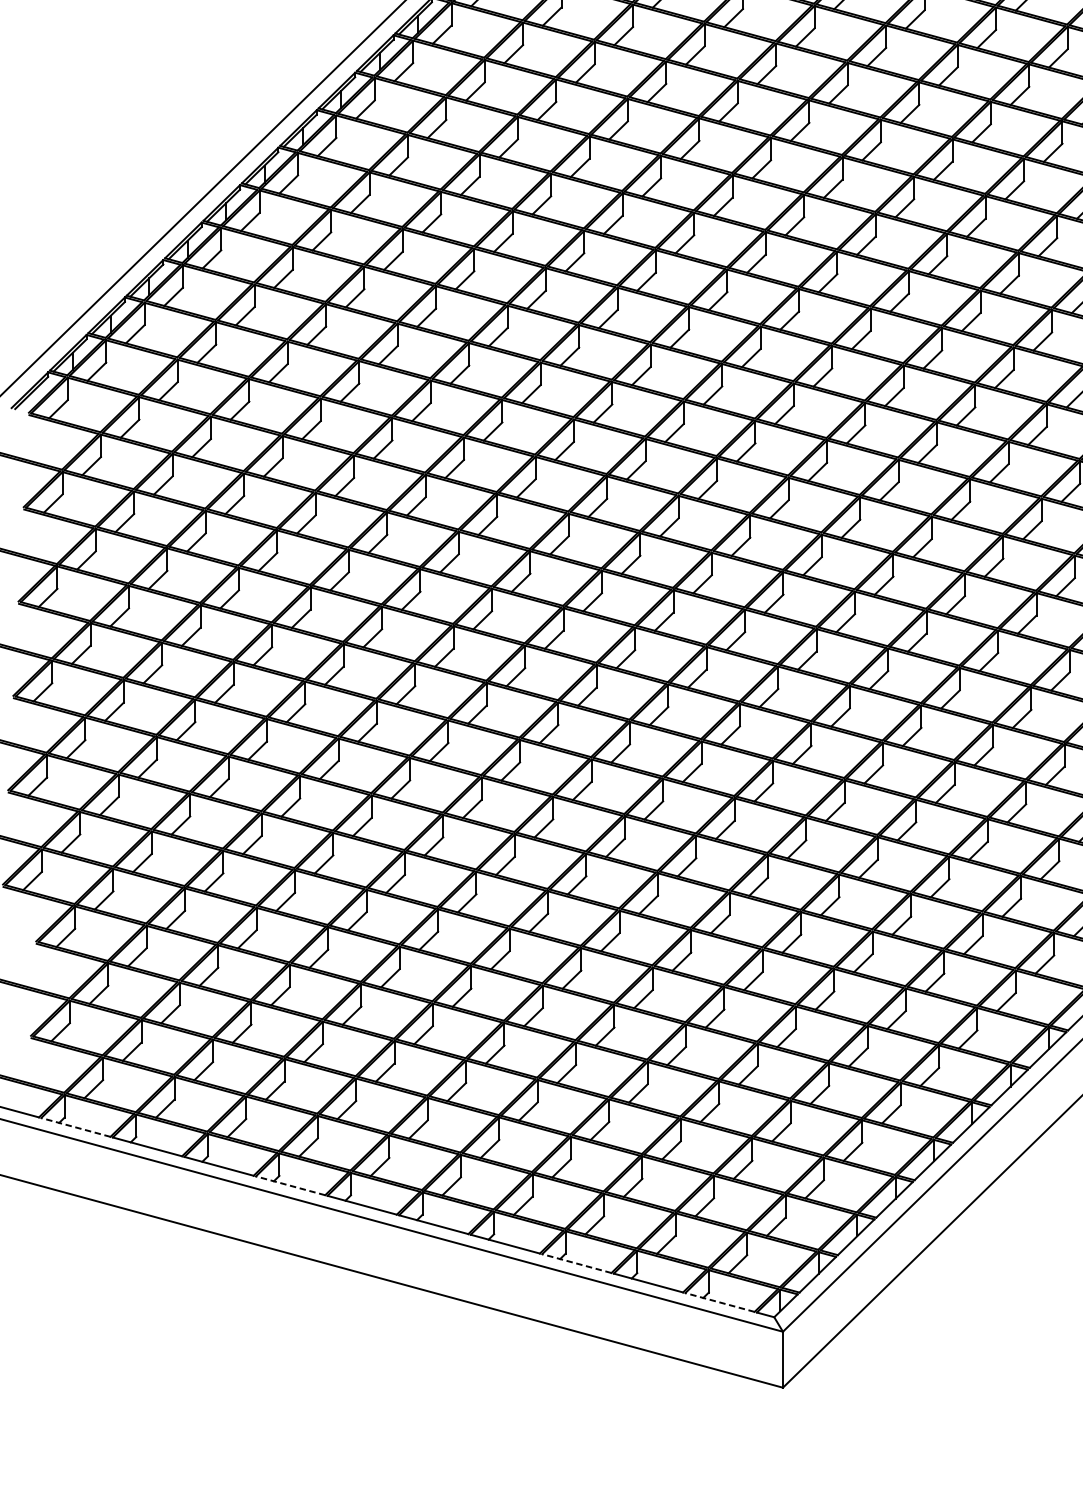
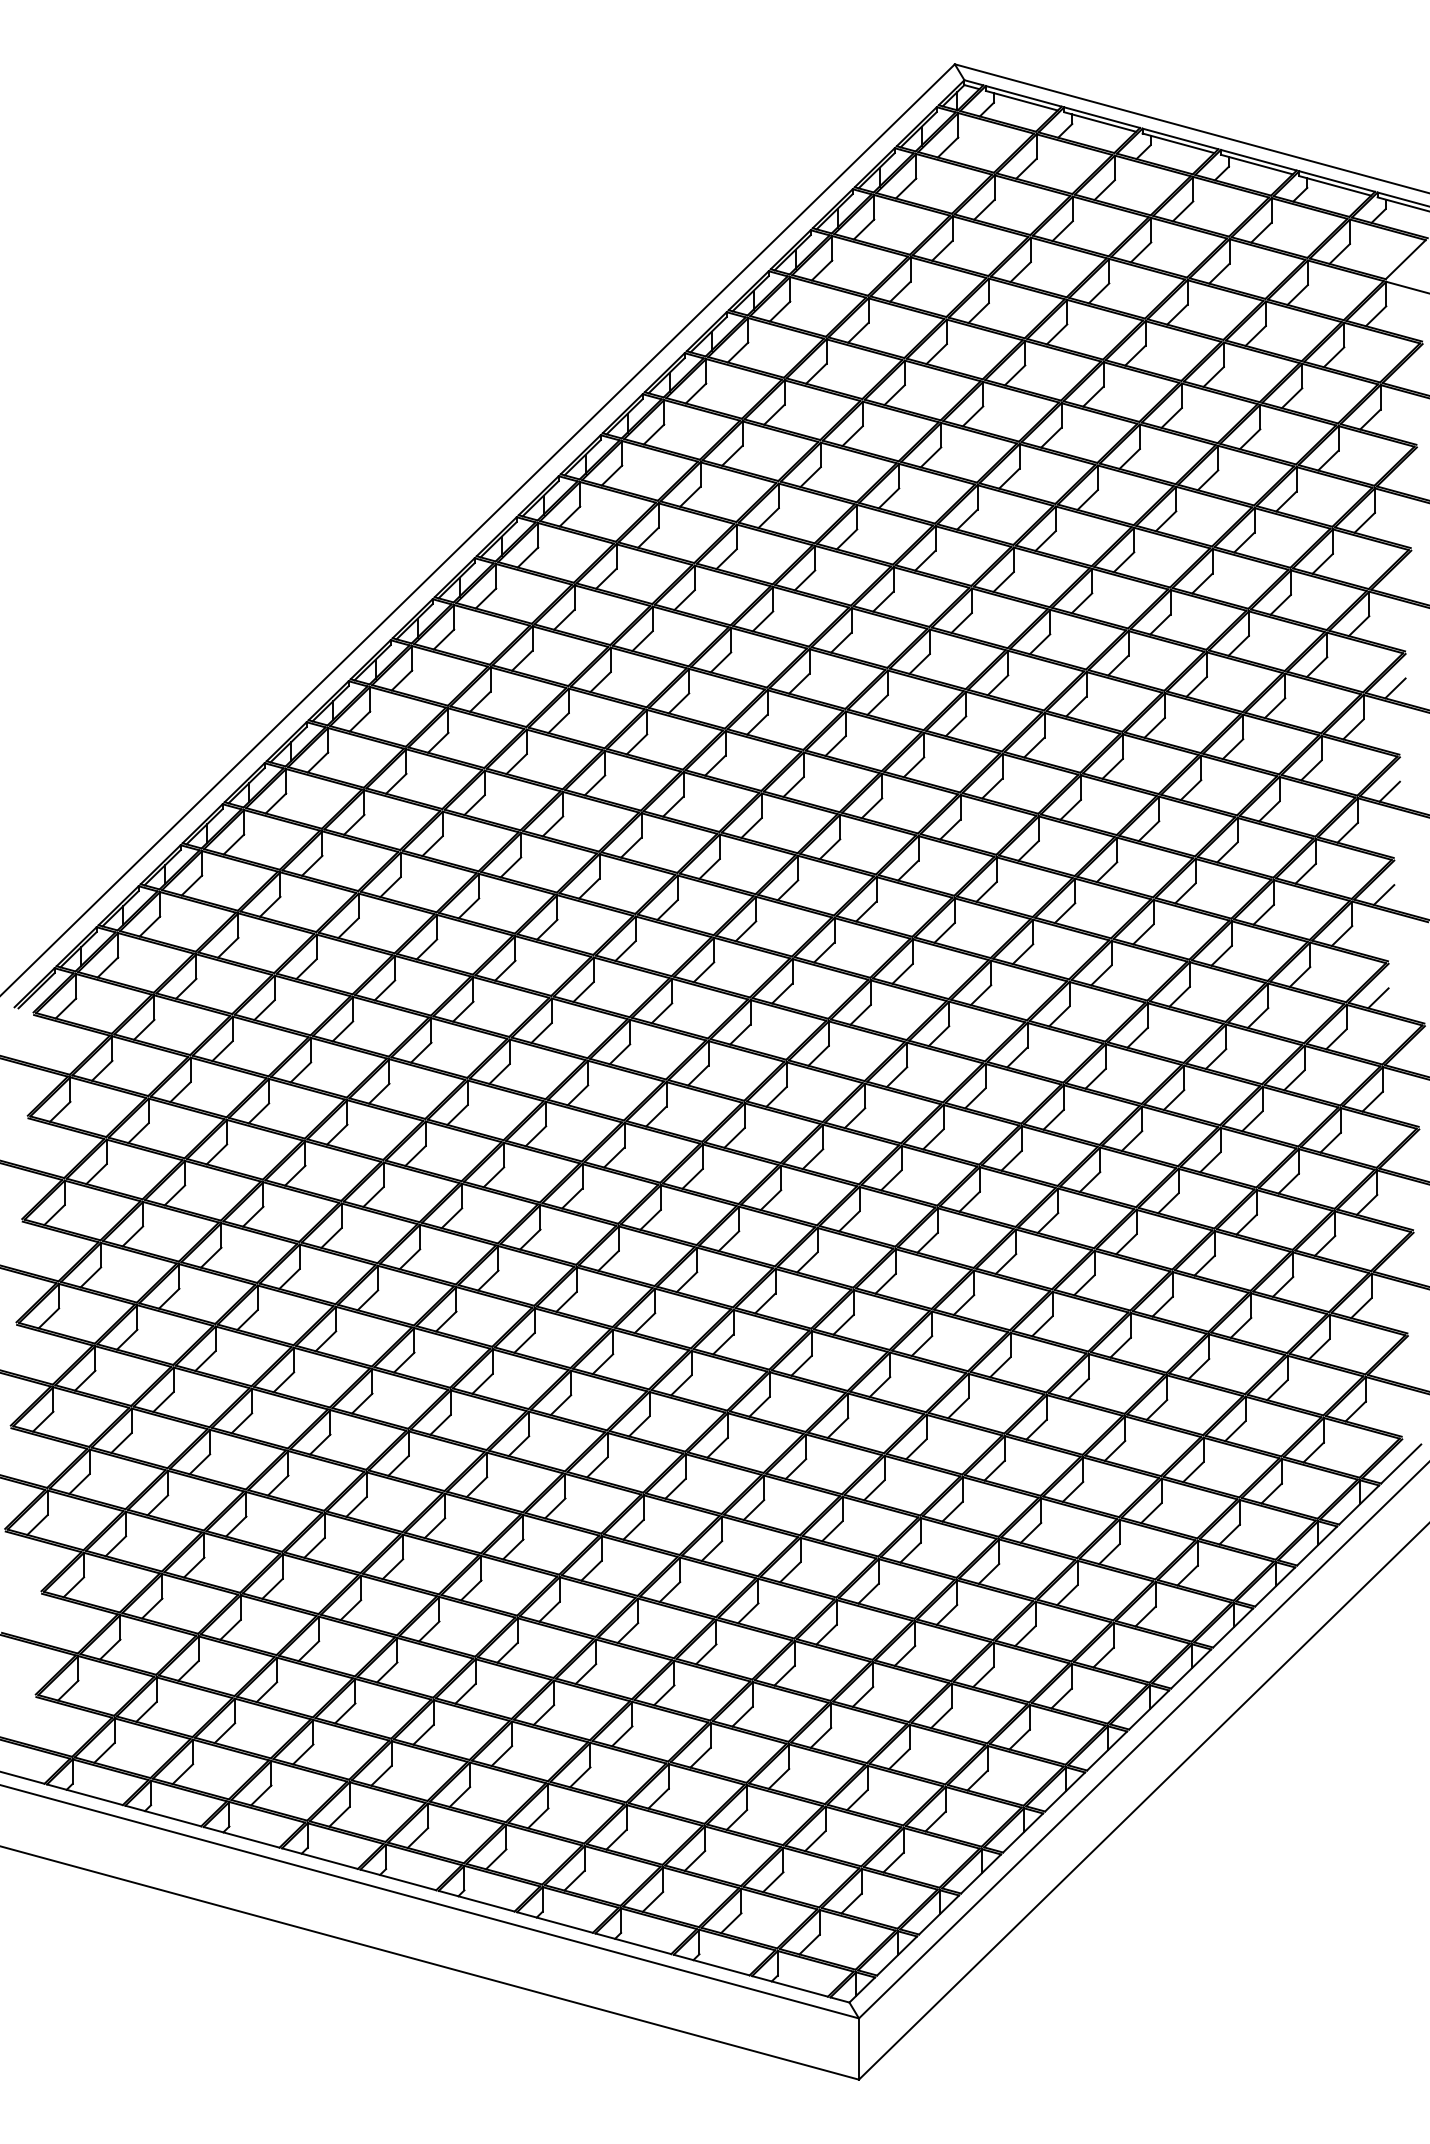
line: (75, 1127) -> (84, 1794), dashed -> solid
line: (290, 1185) -> (319, 1858), dashed -> solid
line: (576, 1263) -> (632, 1943), dashed -> solid
line: (719, 1302) -> (789, 1986), dashed -> solid

